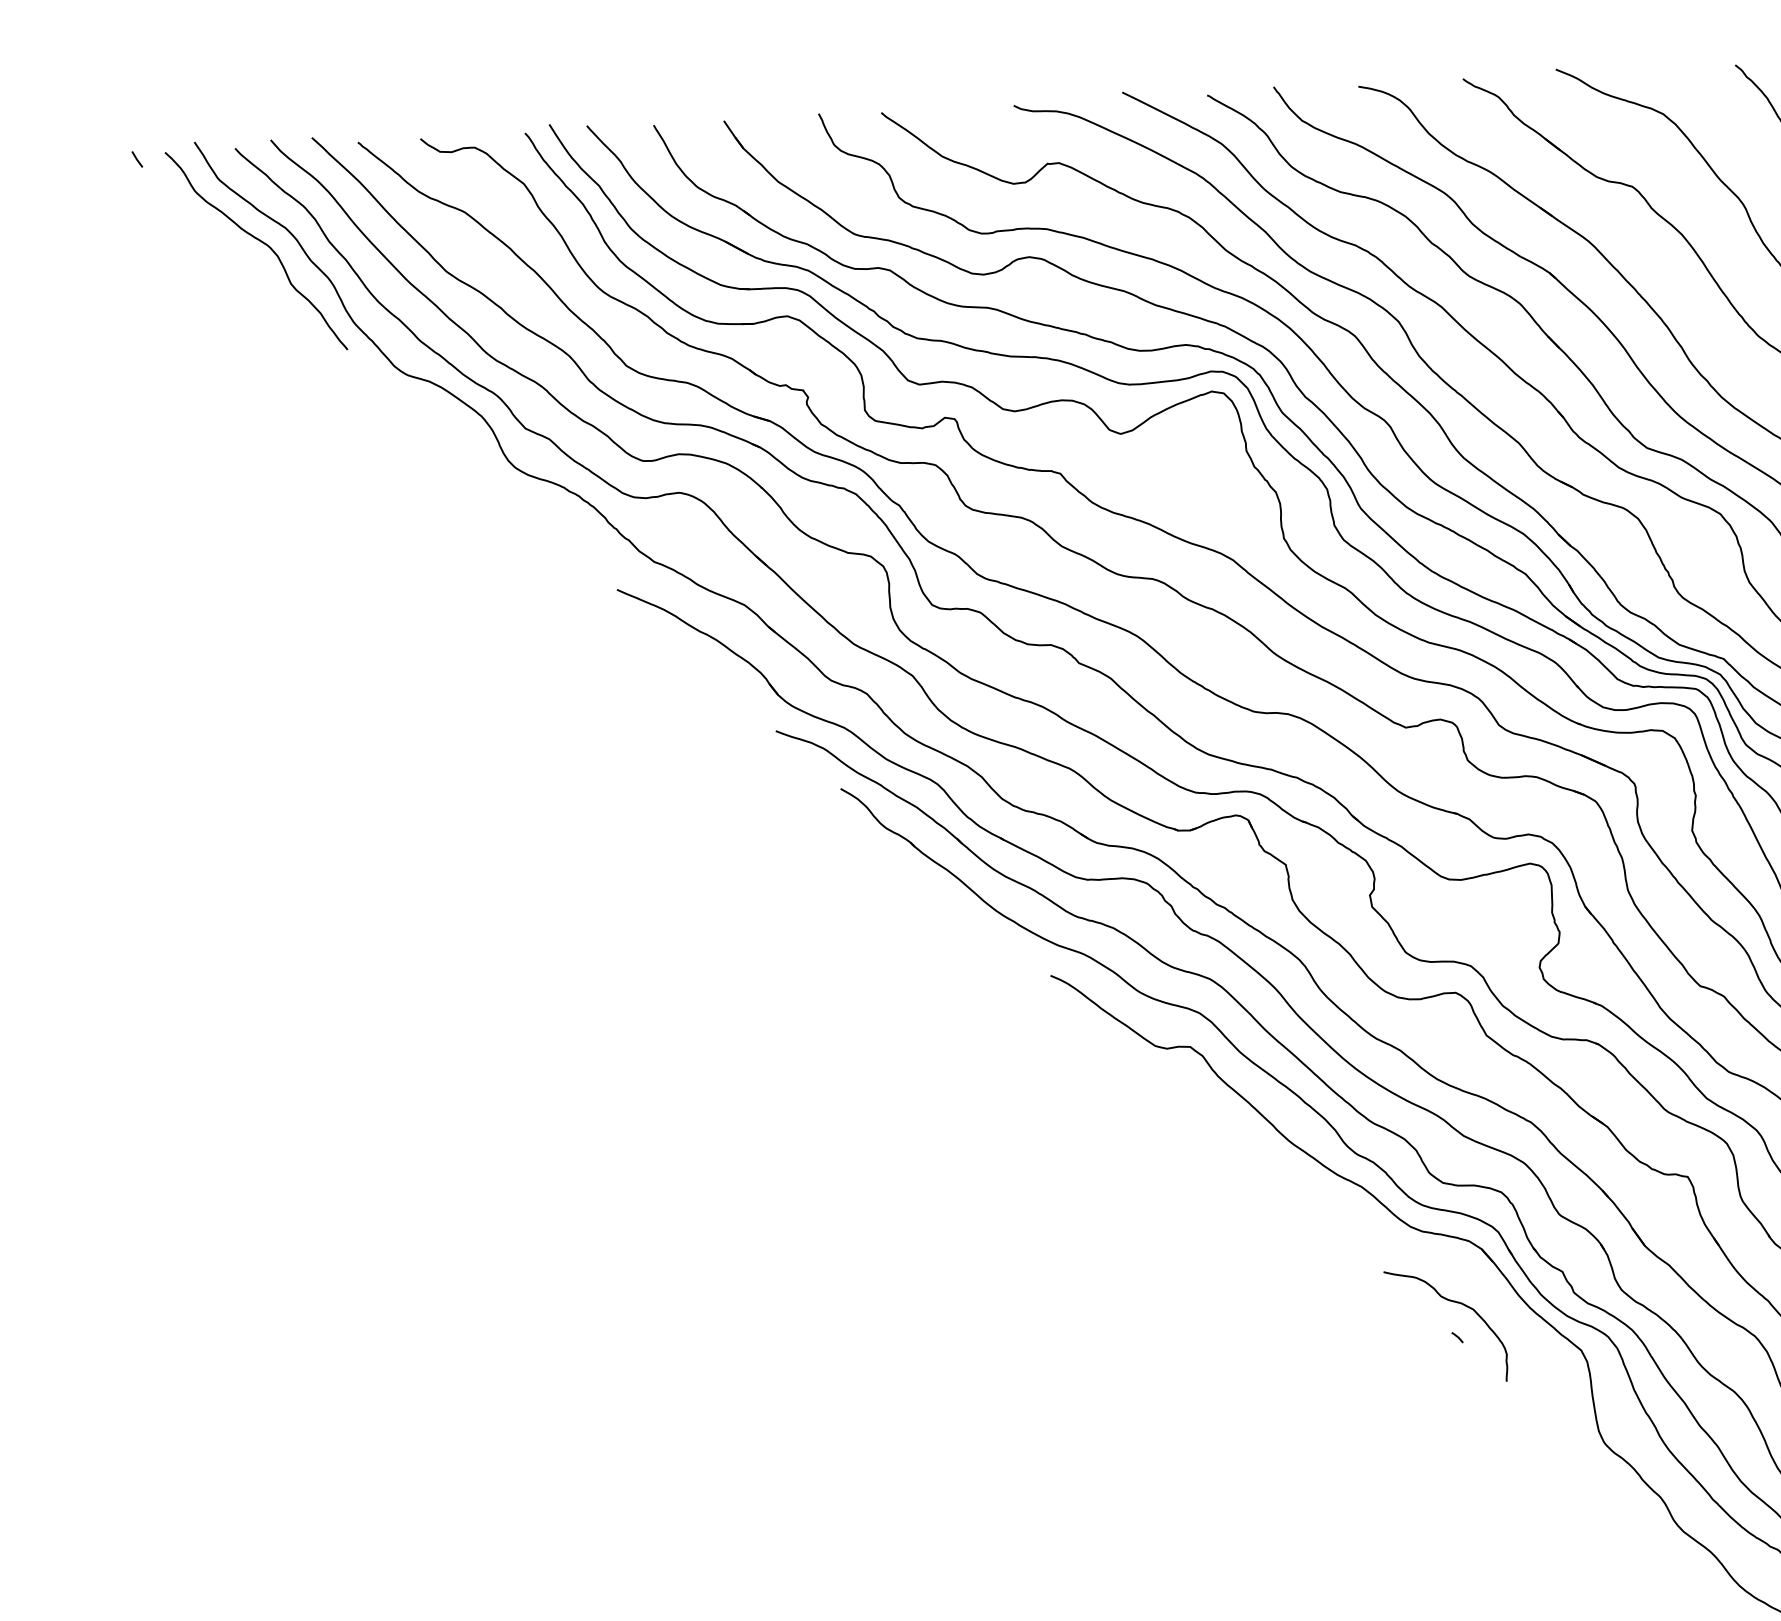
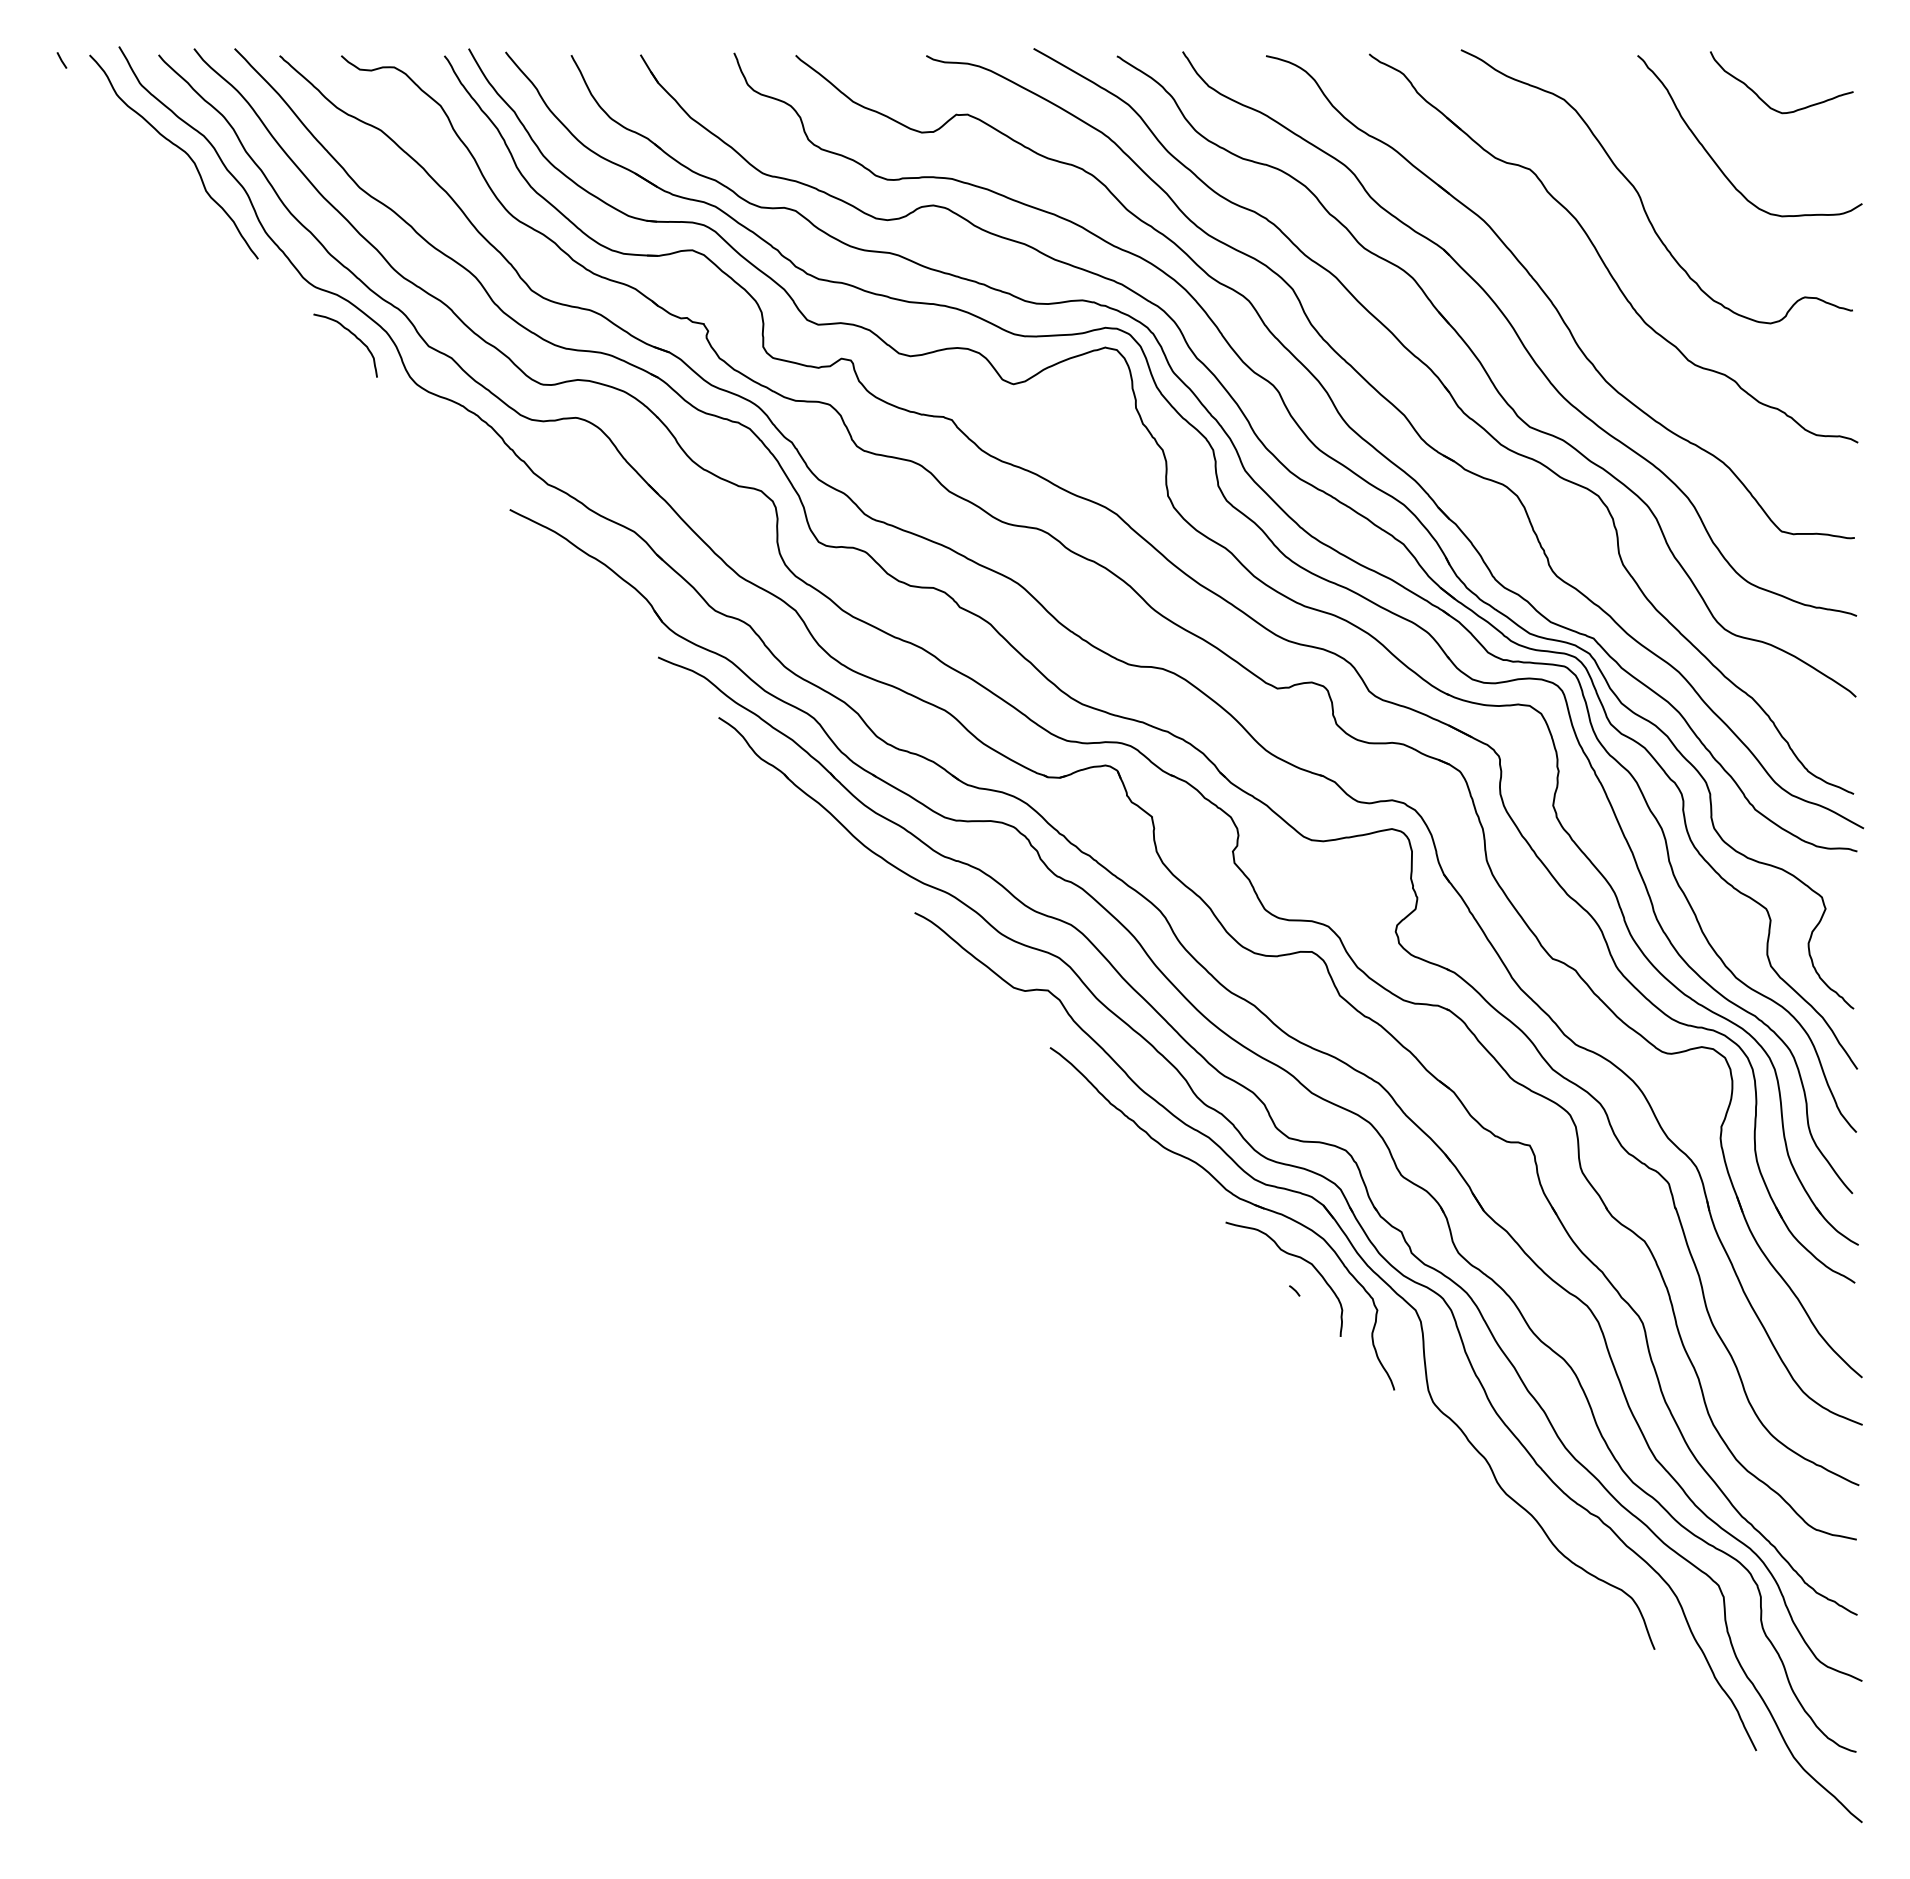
curve: (449, 422) -> (354, 336), added
part: (1394, 1247) -> (1237, 1198), added

